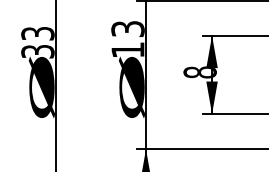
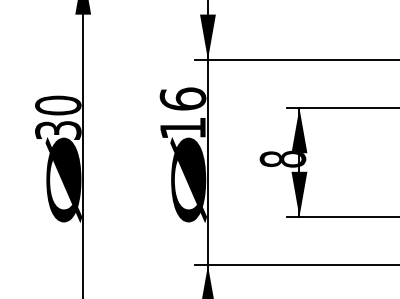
text: (127, 28) -> (182, 98), 13 -> 16
text: (38, 33) -> (58, 105), 33 -> 30

